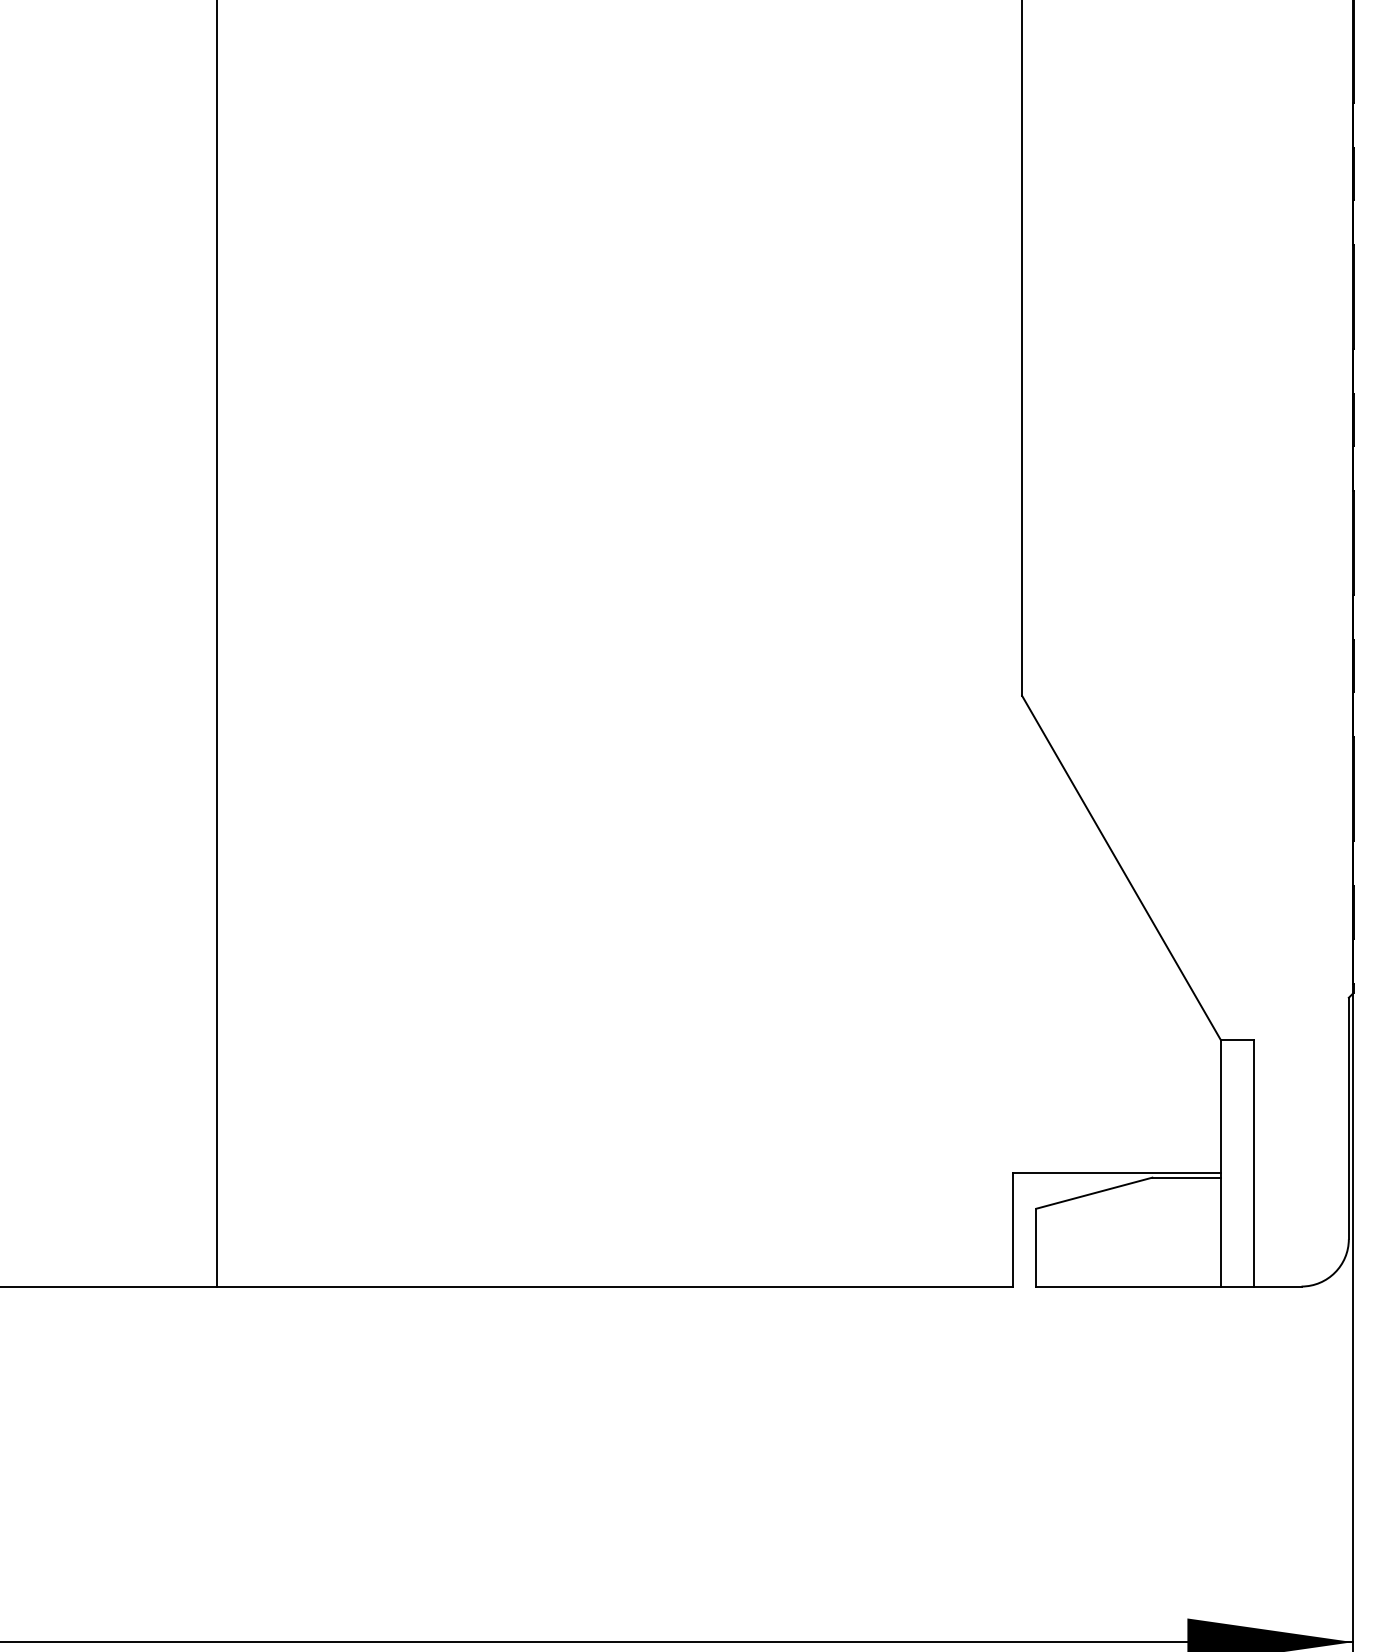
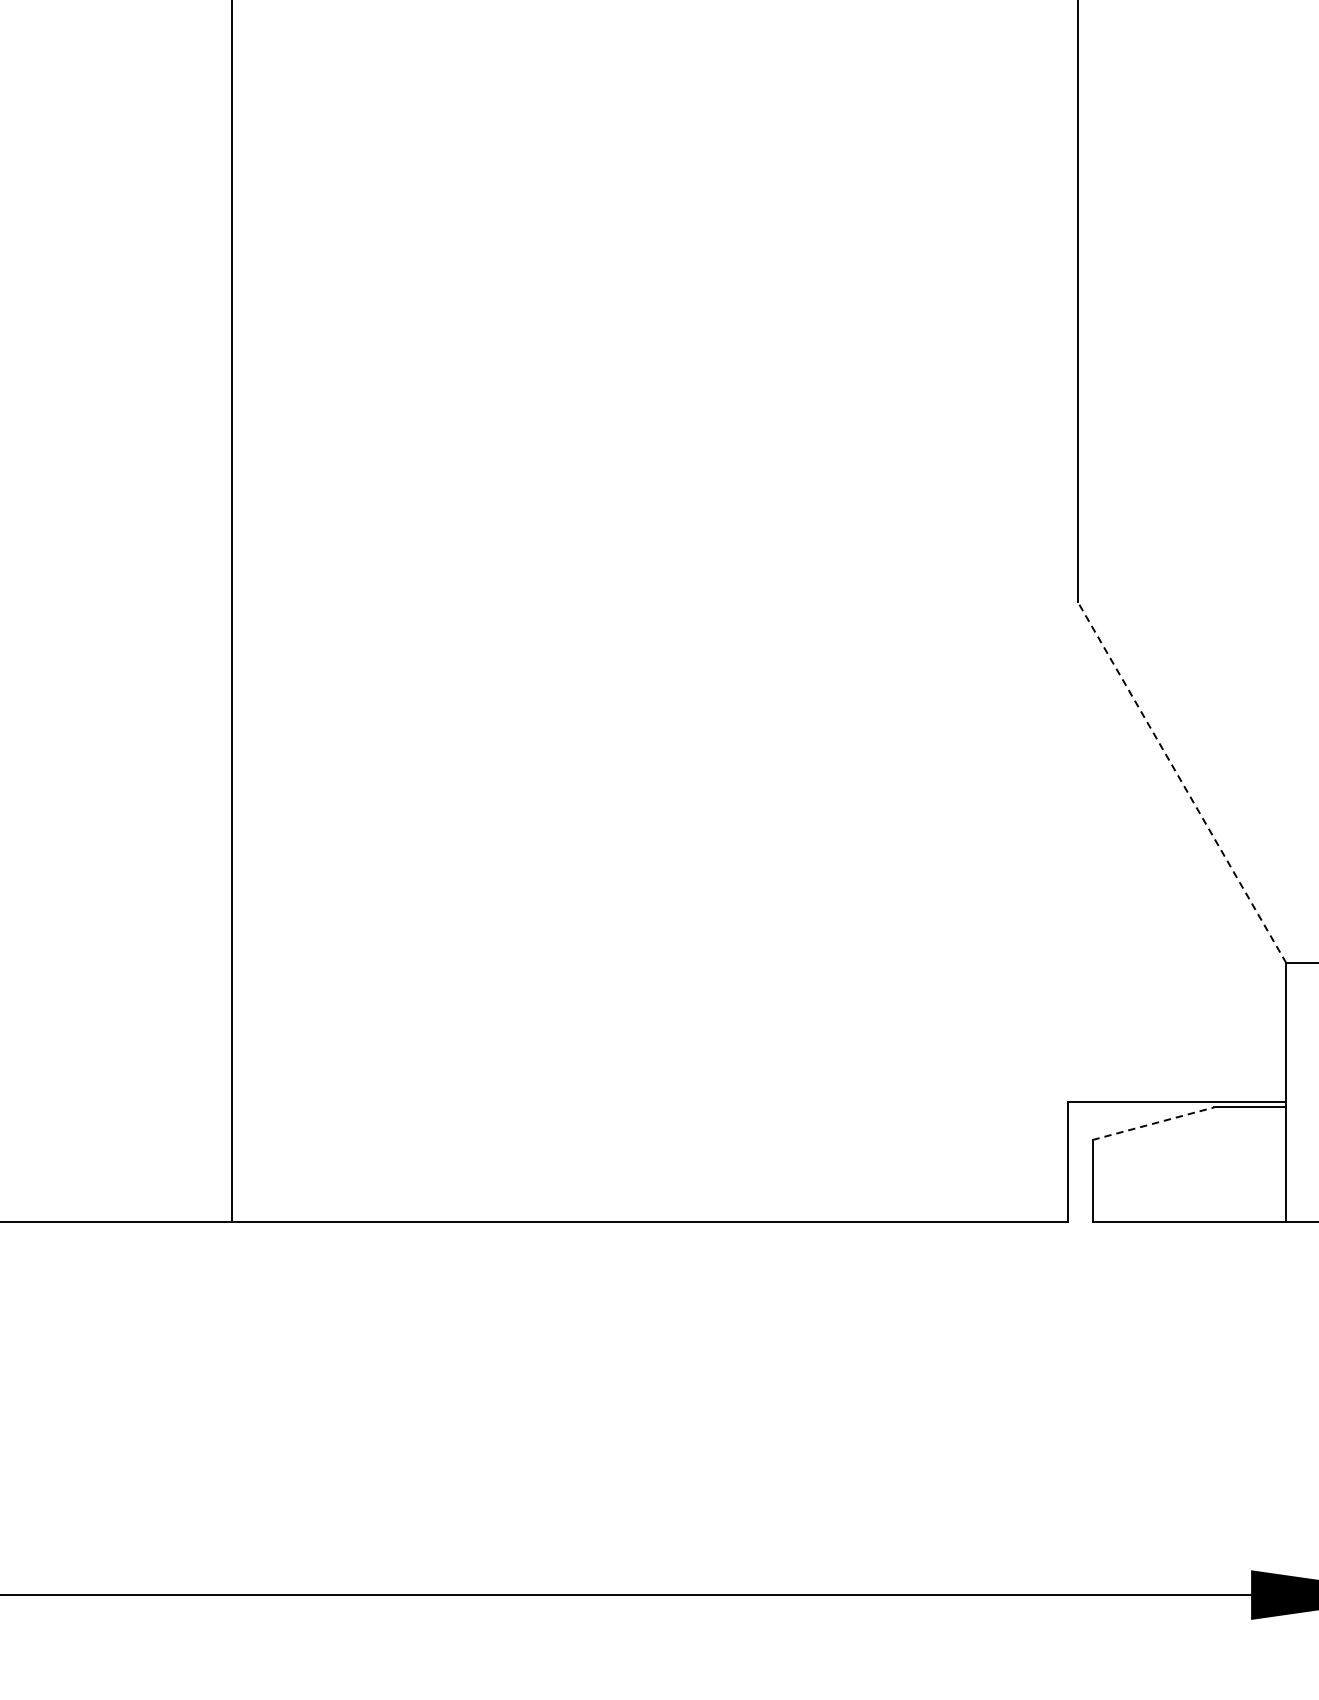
line: (1121, 868) -> (1181, 782), solid -> dashed
line: (1094, 1193) -> (1153, 1124), solid -> dashed

